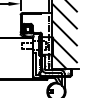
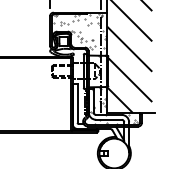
hatch: (36, 25) -> (78, 34), added

